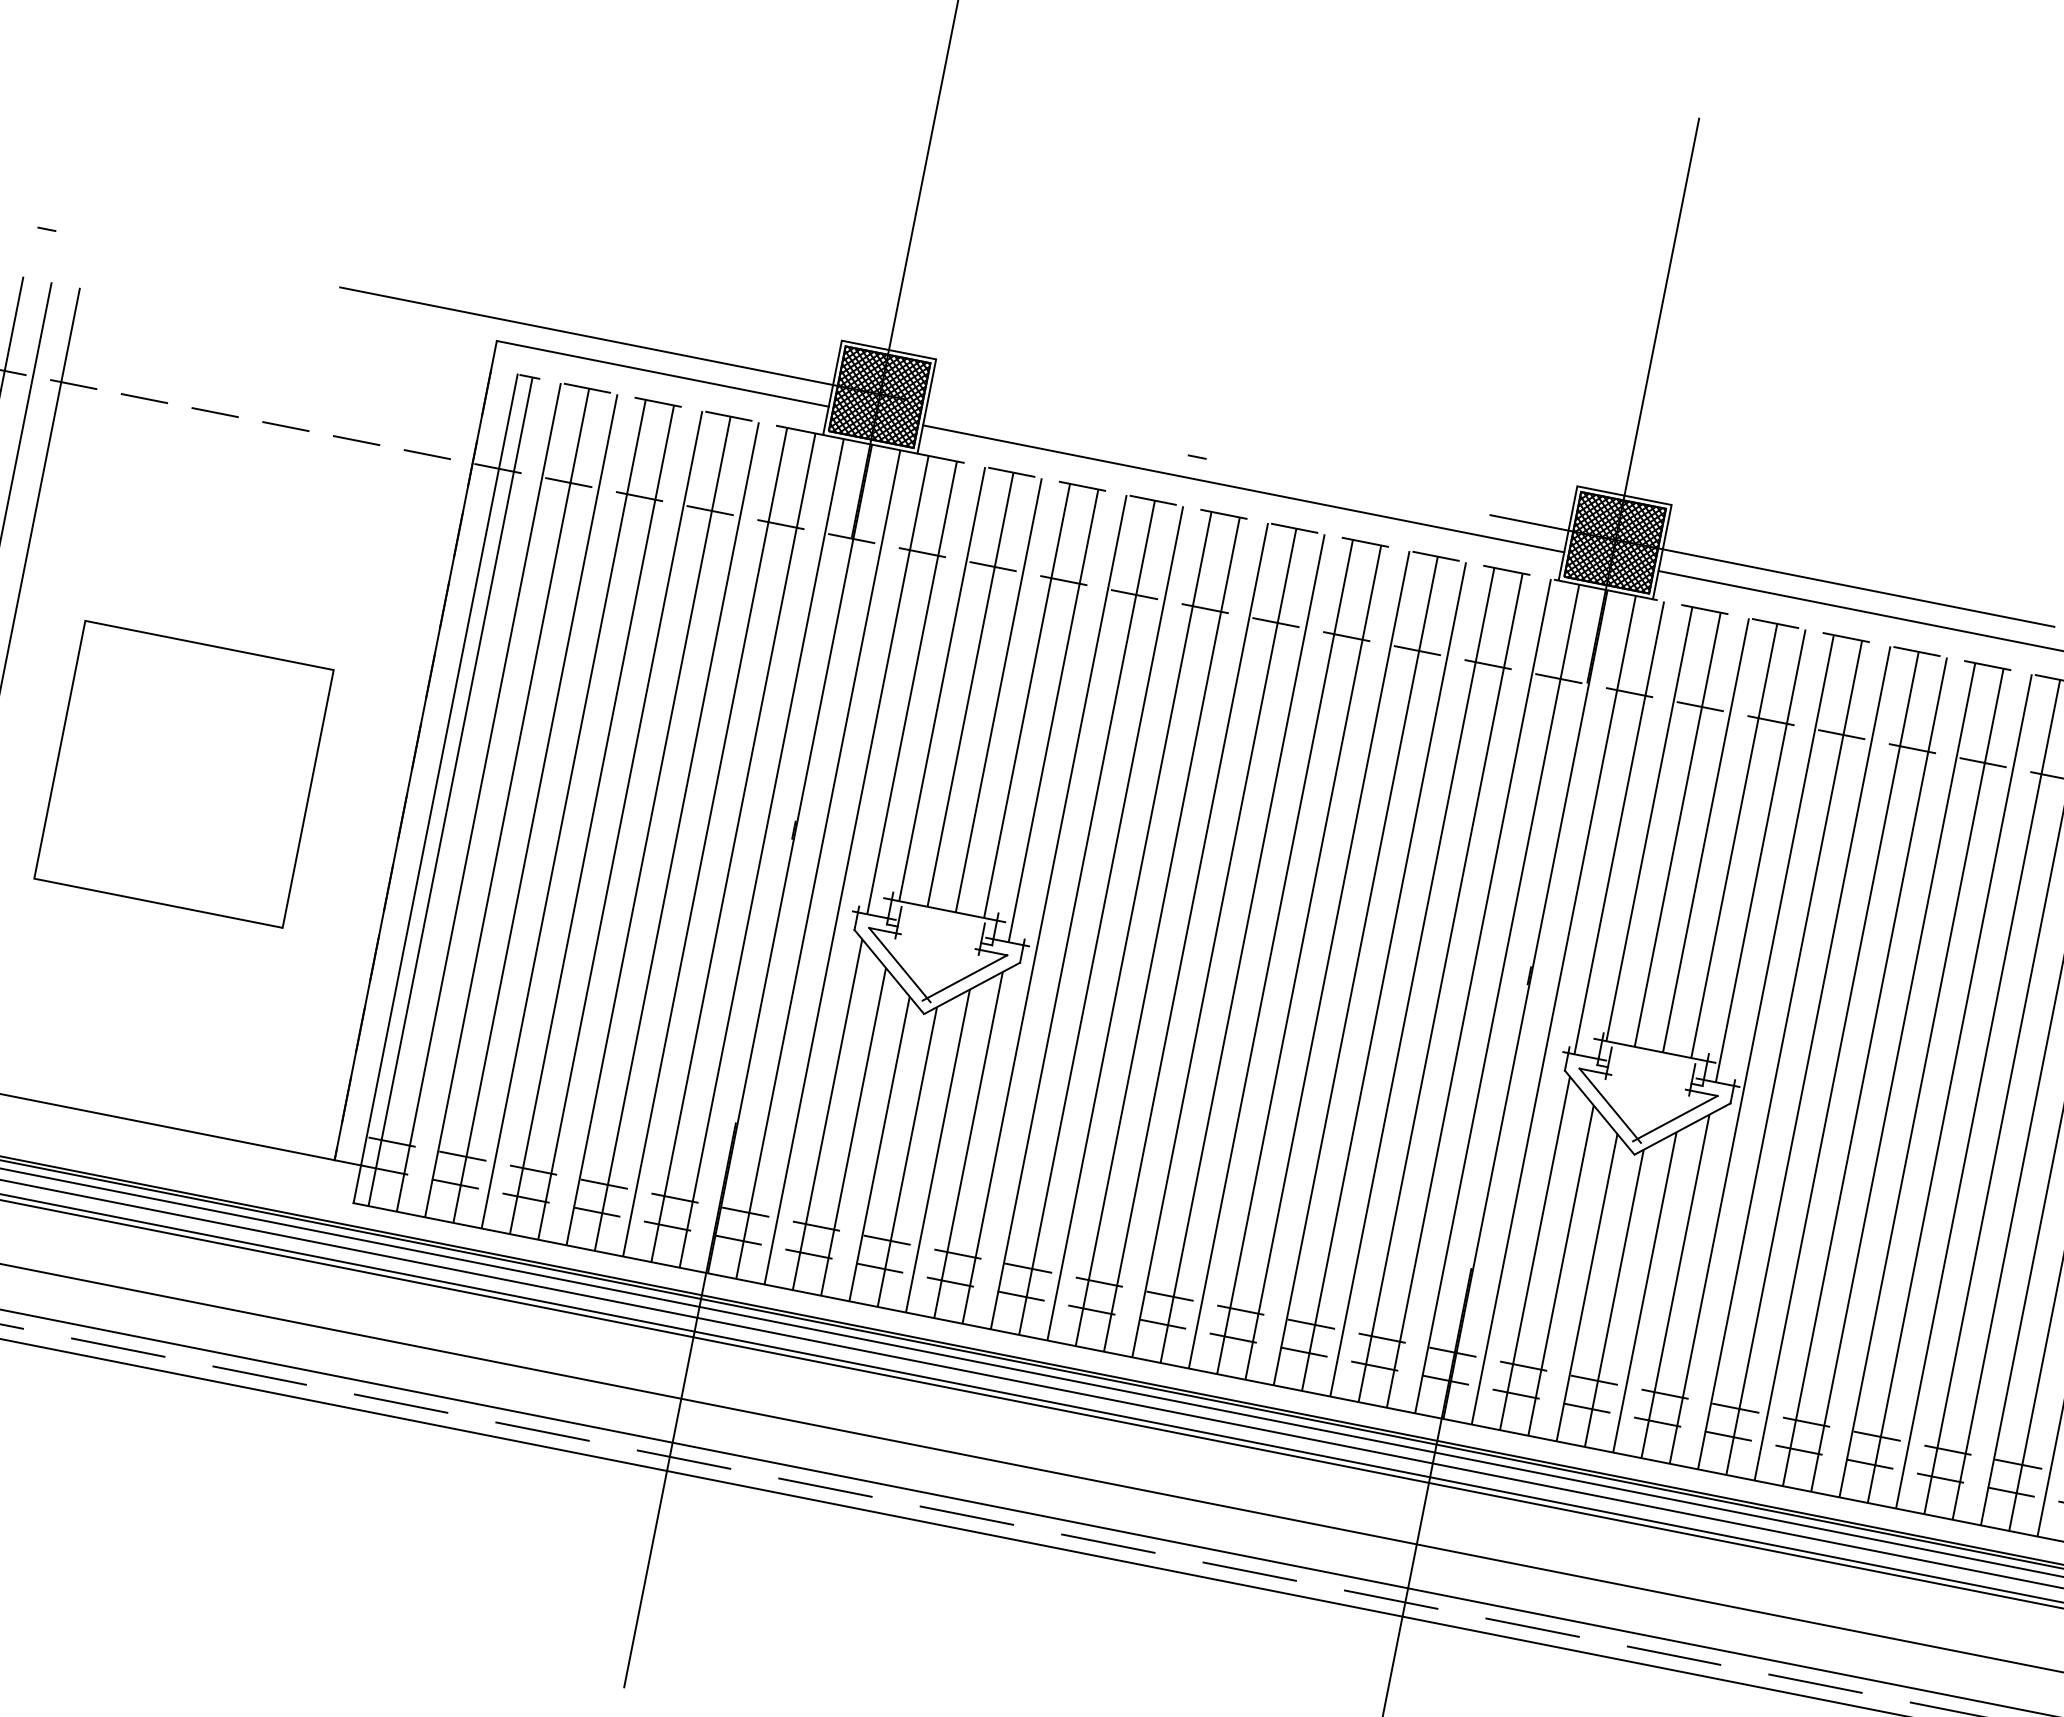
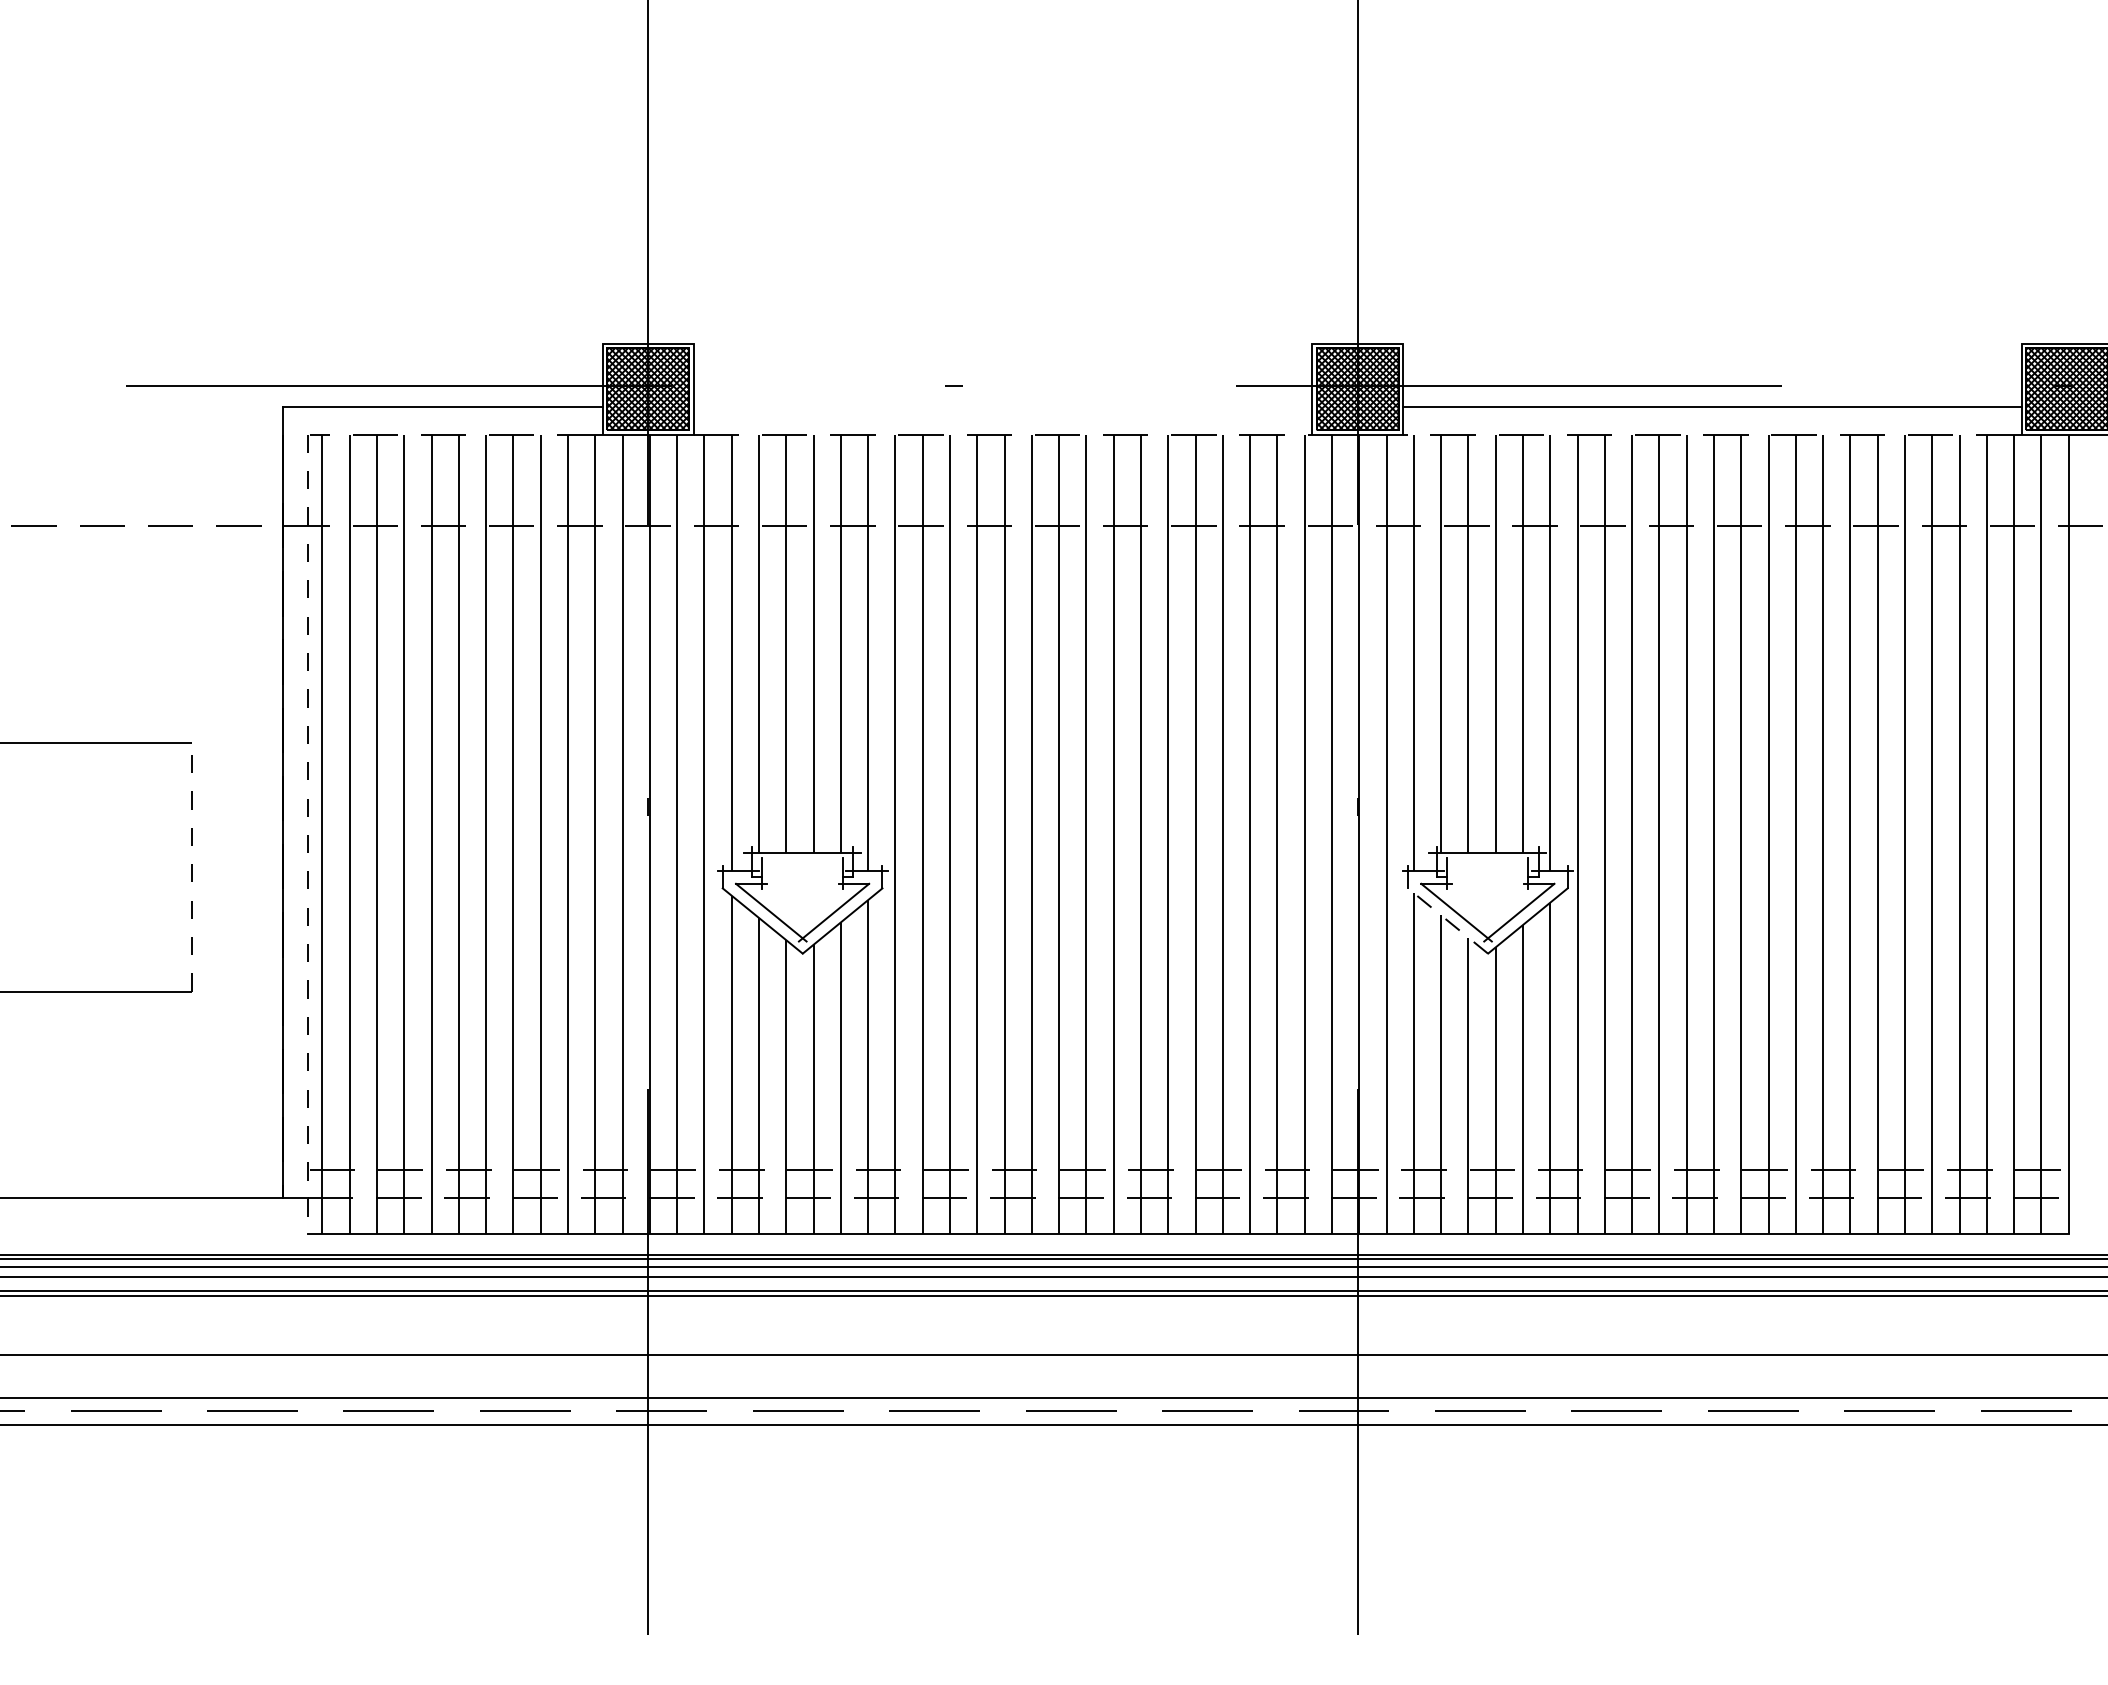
line: (1243, 488) -> (1002, 407), removed
line: (435, 788) -> (307, 834), solid -> dashed
line: (308, 798) -> (191, 866), solid -> dashed
line: (1599, 1112) -> (1447, 920), solid -> dashed

